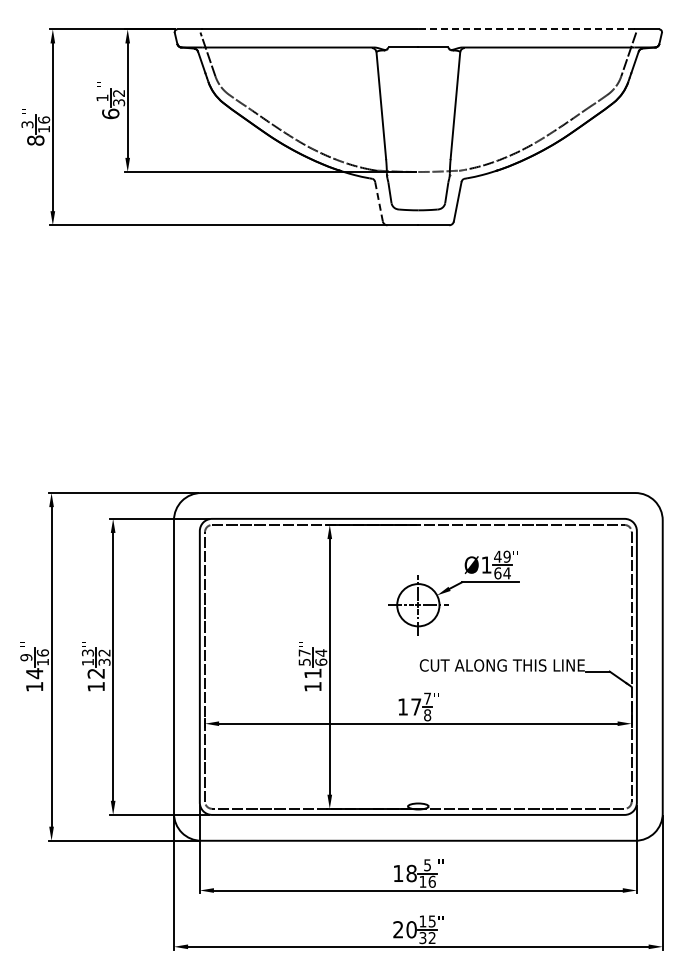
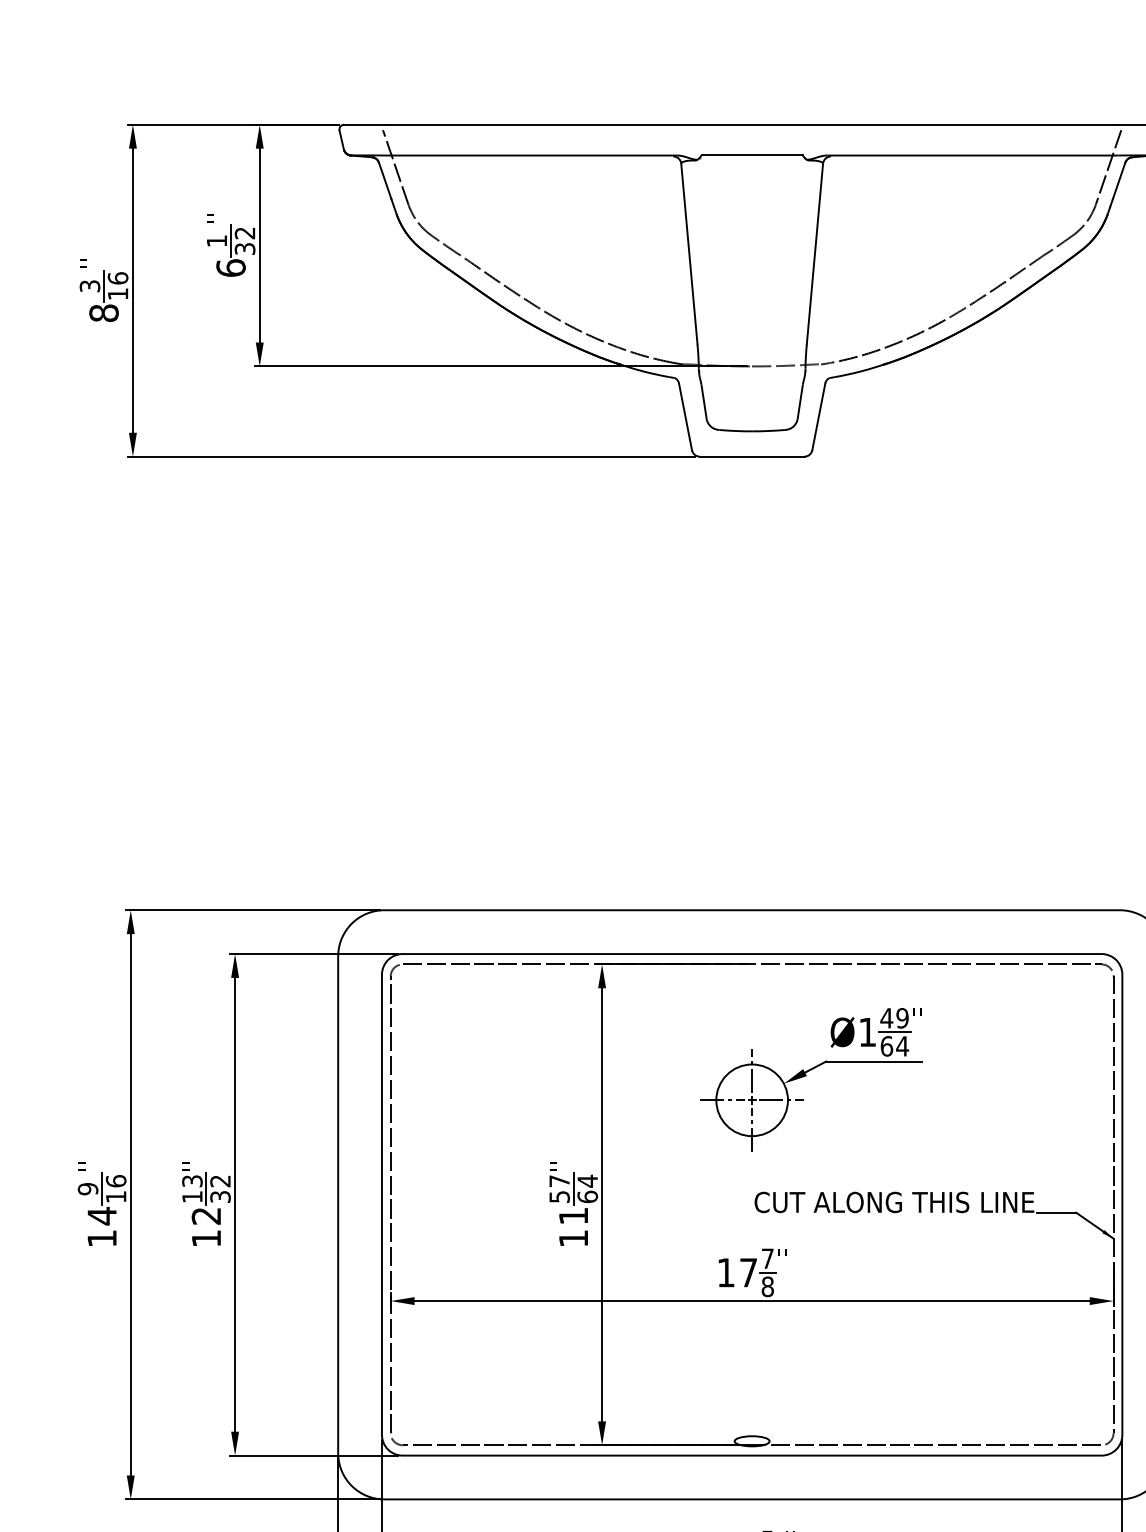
line: (525, 29) -> (933, 125), dashed -> solid
line: (378, 201) -> (684, 416), dashed -> solid

